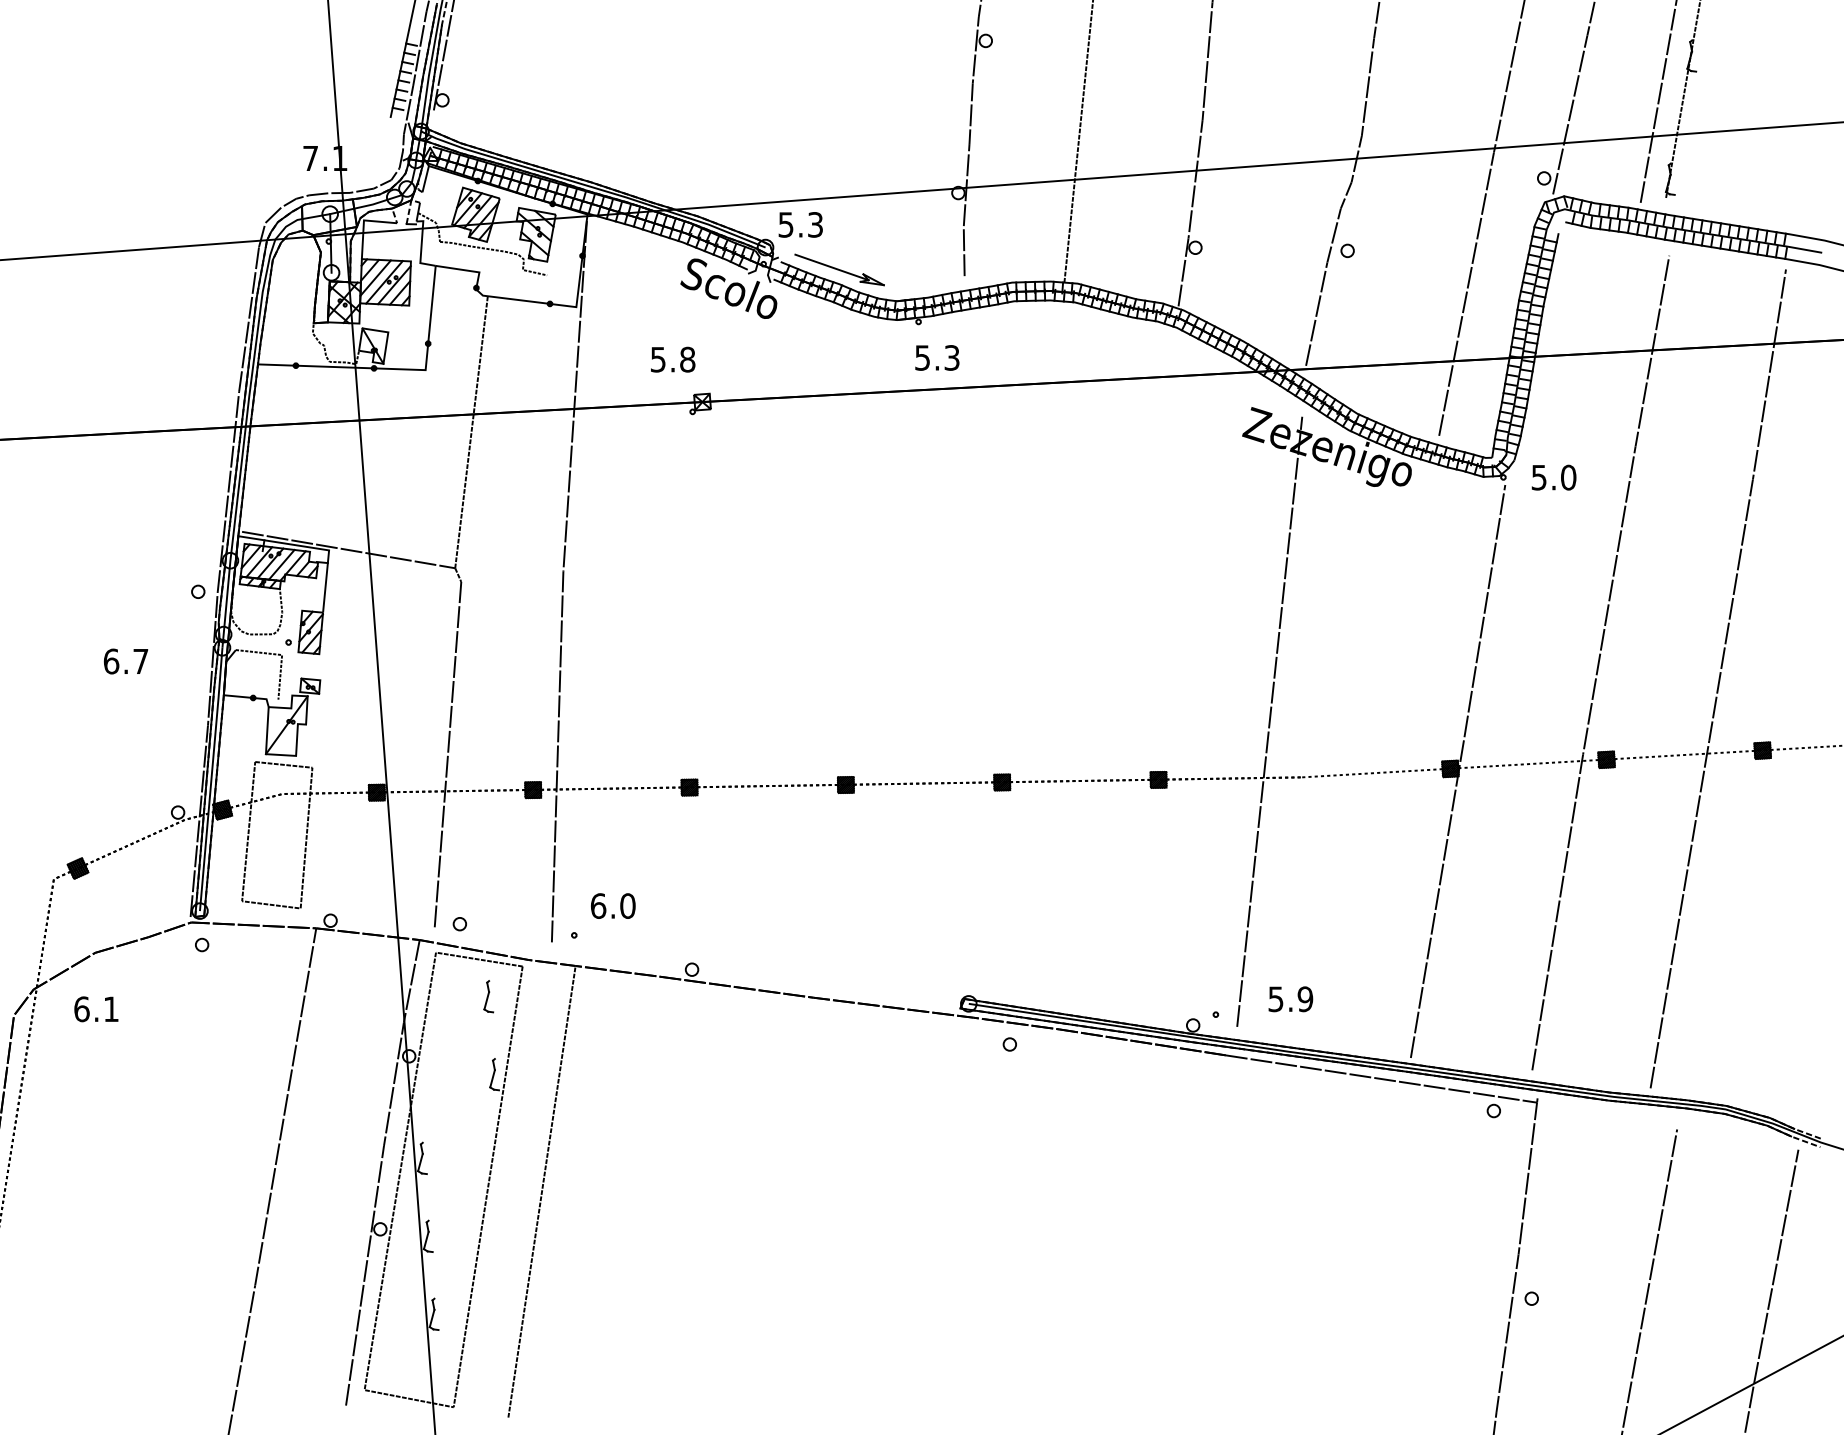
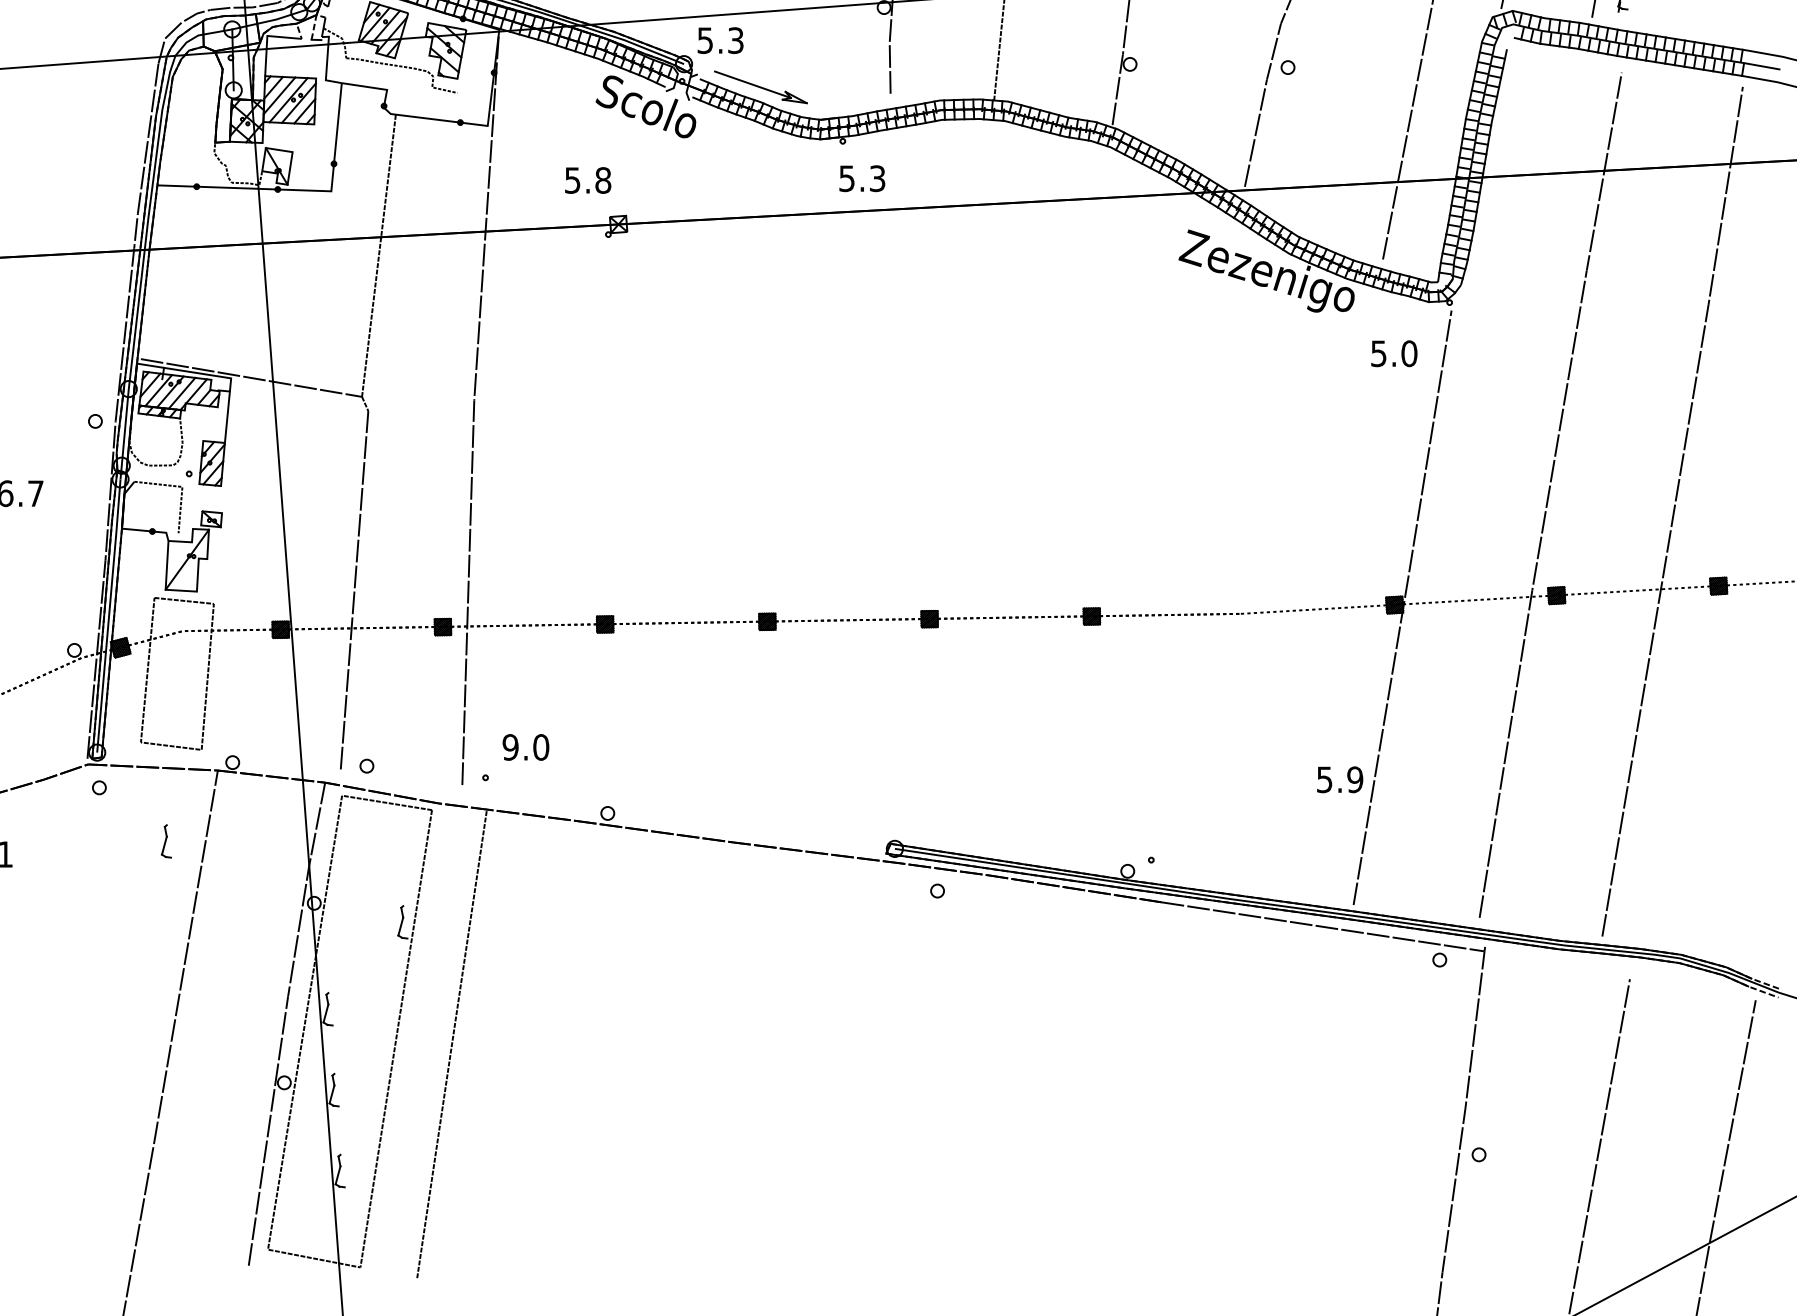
text: (1553, 477) -> (1393, 353), moved
line: (1269, 721) -> (1206, 555), removed
text: (598, 905) -> (510, 746), 6.0 -> 9.0
part: (488, 996) -> (166, 841), moved
text: (1290, 999) -> (1339, 780), moved

